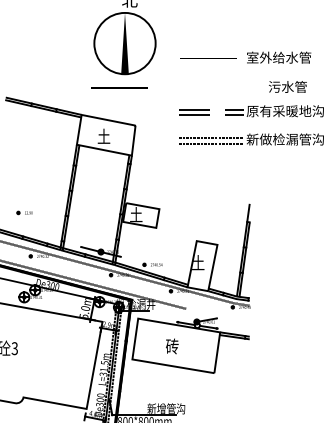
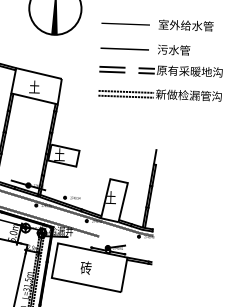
text: (287, 86) -> (173, 49), moved
line: (119, 87) -> (125, 48), moved

